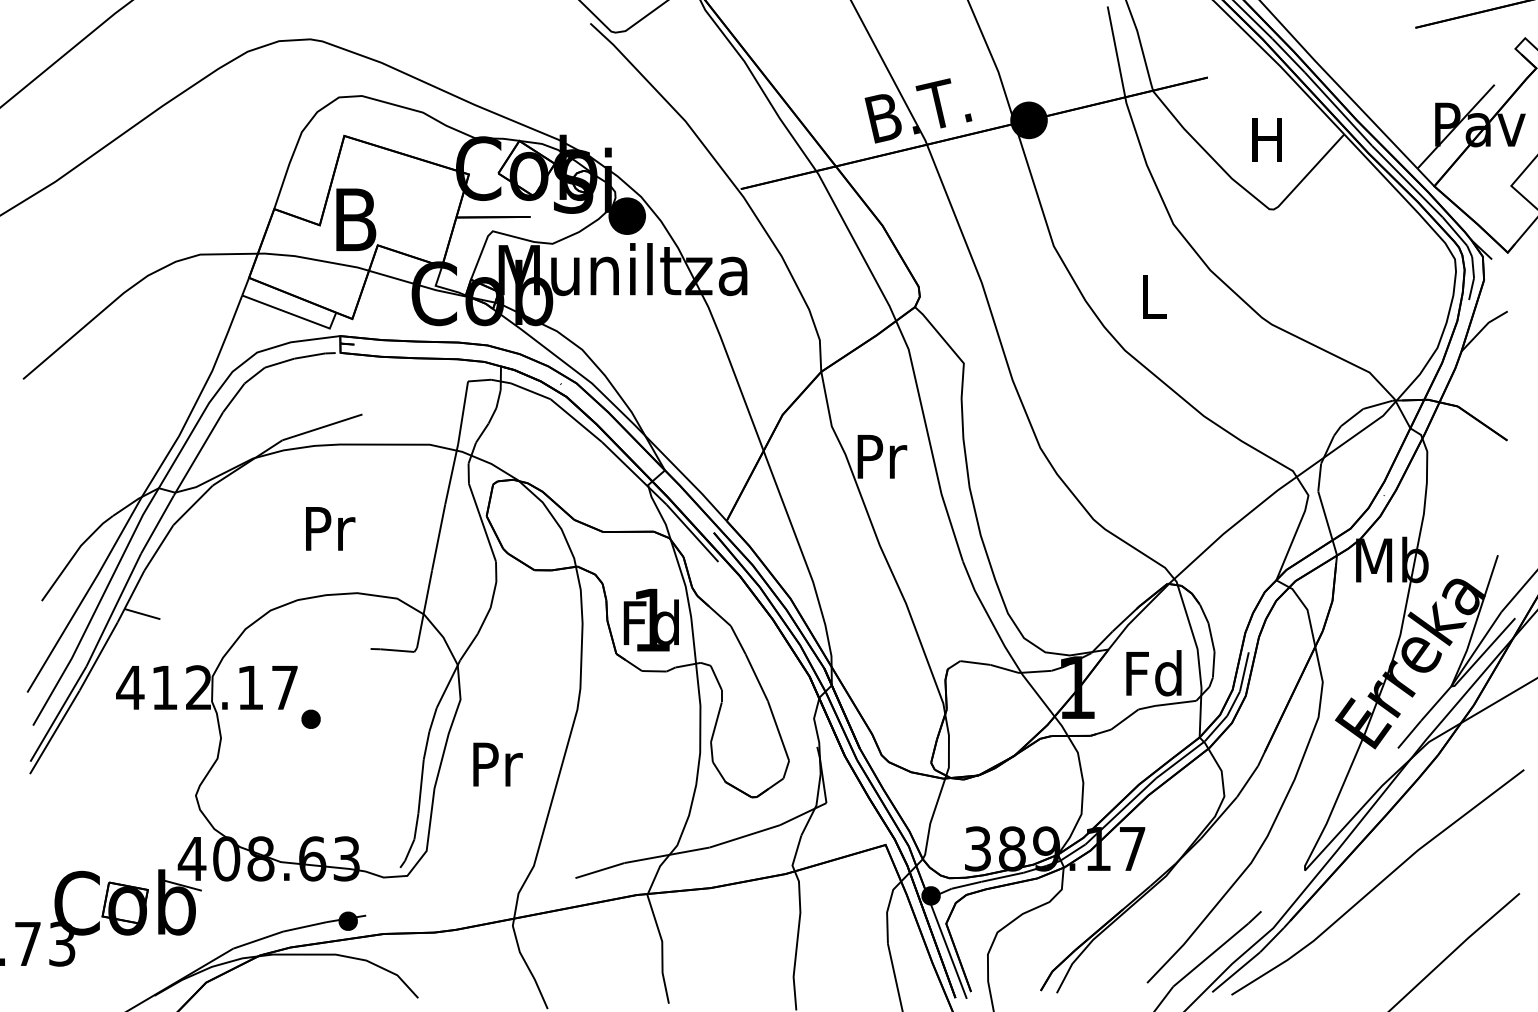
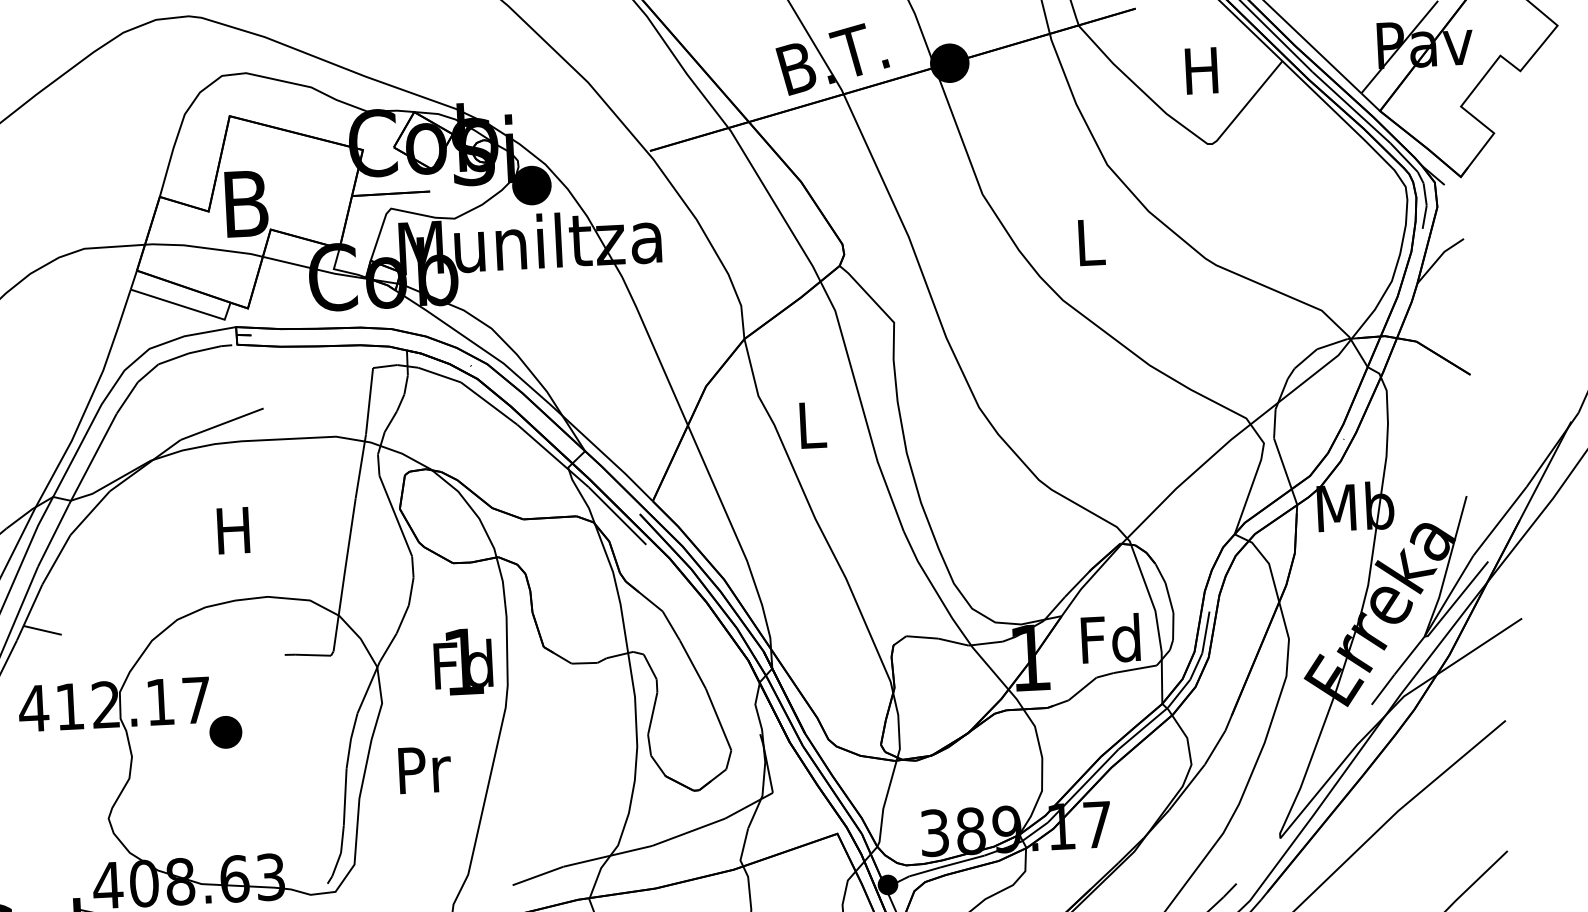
text: (882, 456) -> (813, 424), Pr -> L
text: (330, 528) -> (236, 530), Pr -> H
text: (650, 620) -> (462, 662), moved
part: (310, 718) -> (225, 731), size x1.6

